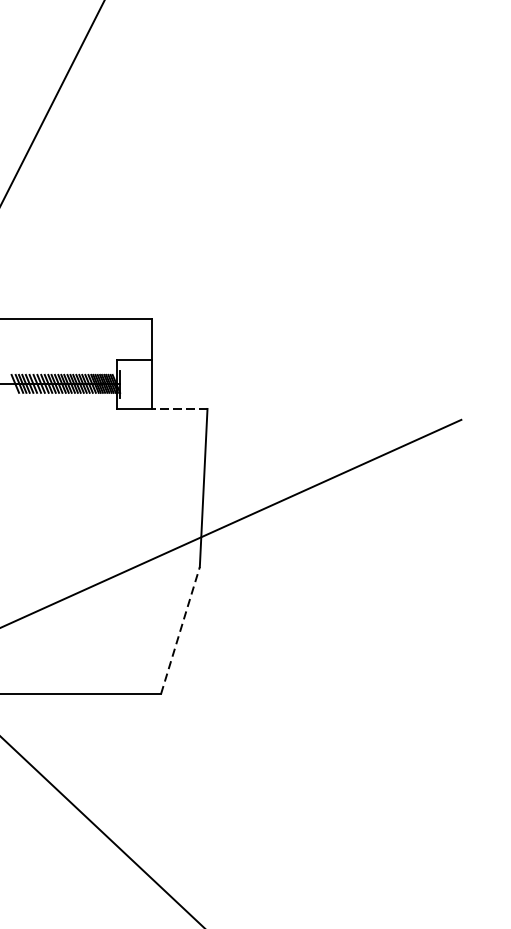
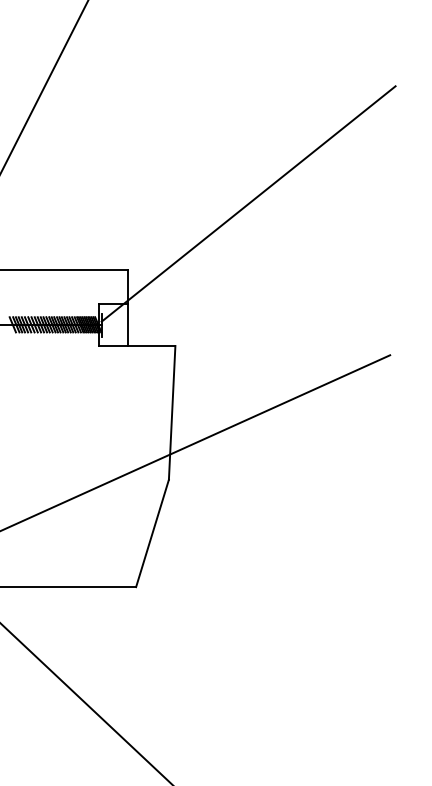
line: (293, 240) -> (248, 203), added
line: (179, 409) -> (151, 346), dashed -> solid
line: (180, 629) -> (152, 532), dashed -> solid

